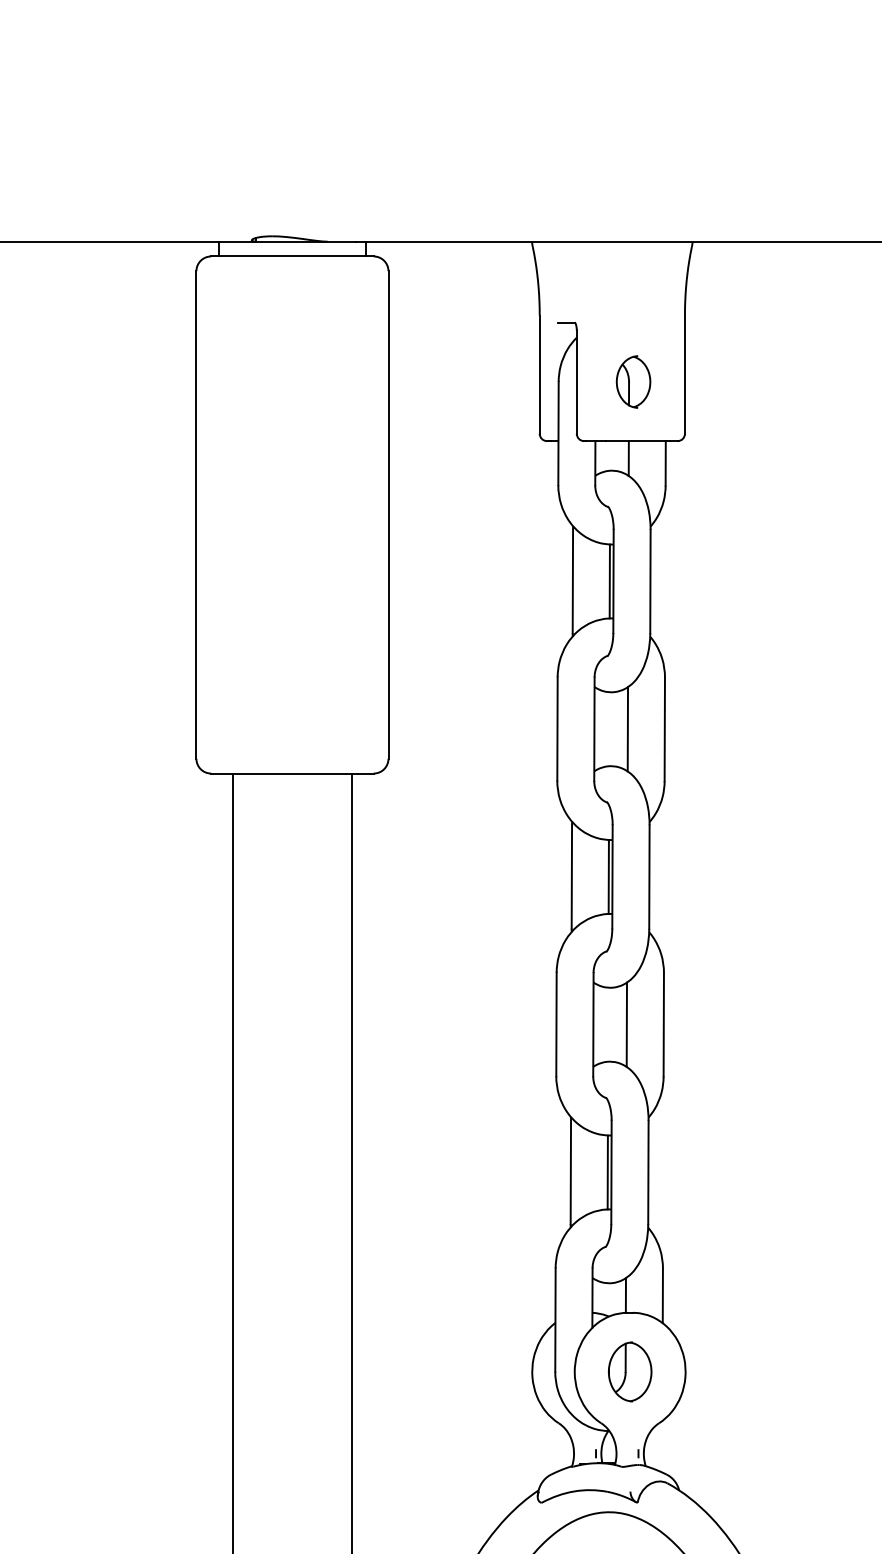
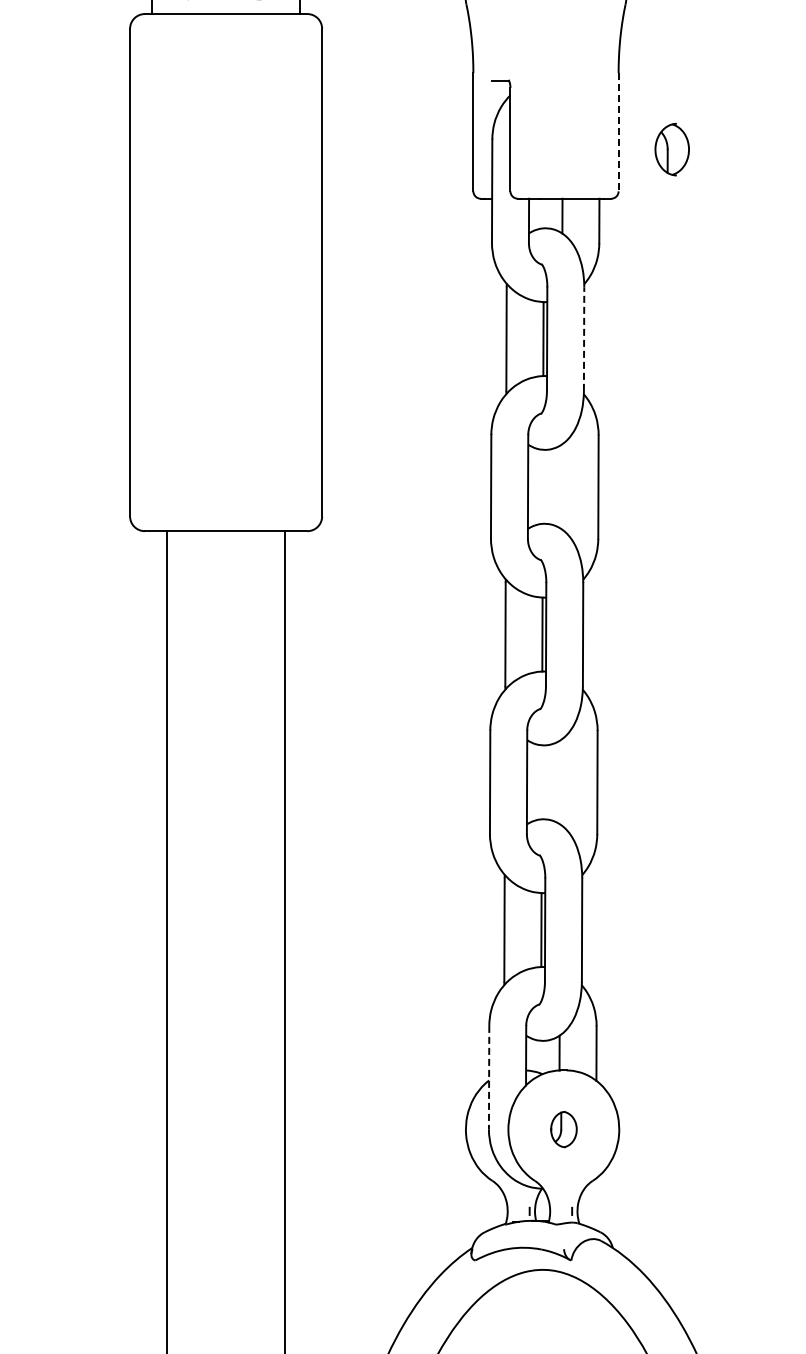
line: (684, 375) -> (618, 133), solid -> dashed
part: (633, 381) -> (672, 149), moved
line: (650, 581) -> (584, 339), solid -> dashed
line: (627, 729) -> (561, 487), removed
line: (626, 1024) -> (560, 782), removed
line: (555, 1320) -> (489, 1078), solid -> dashed
part: (630, 1371) -> (564, 1129), size x0.6

